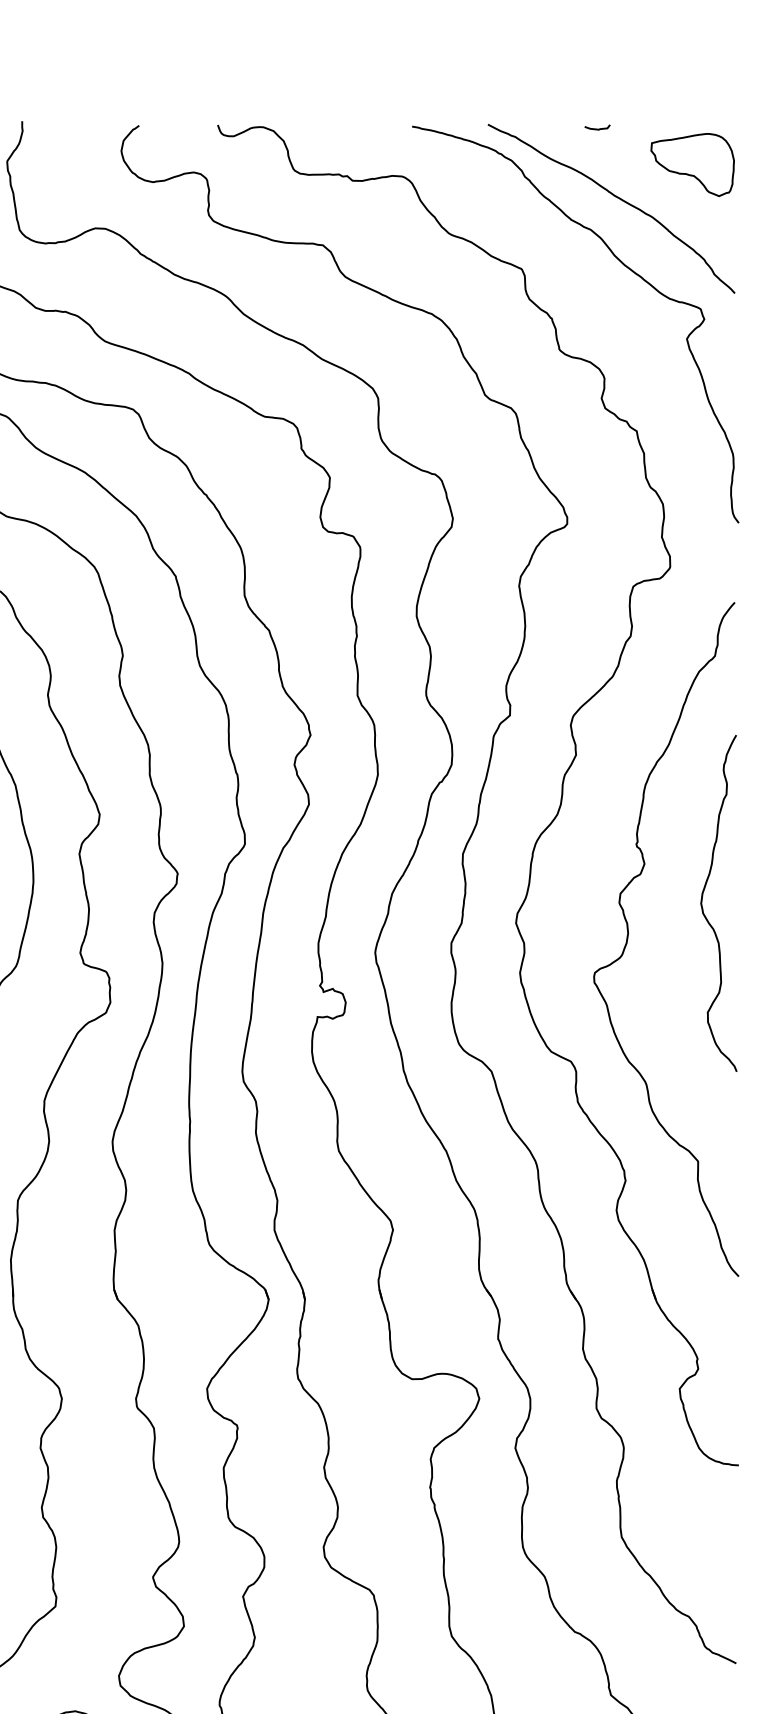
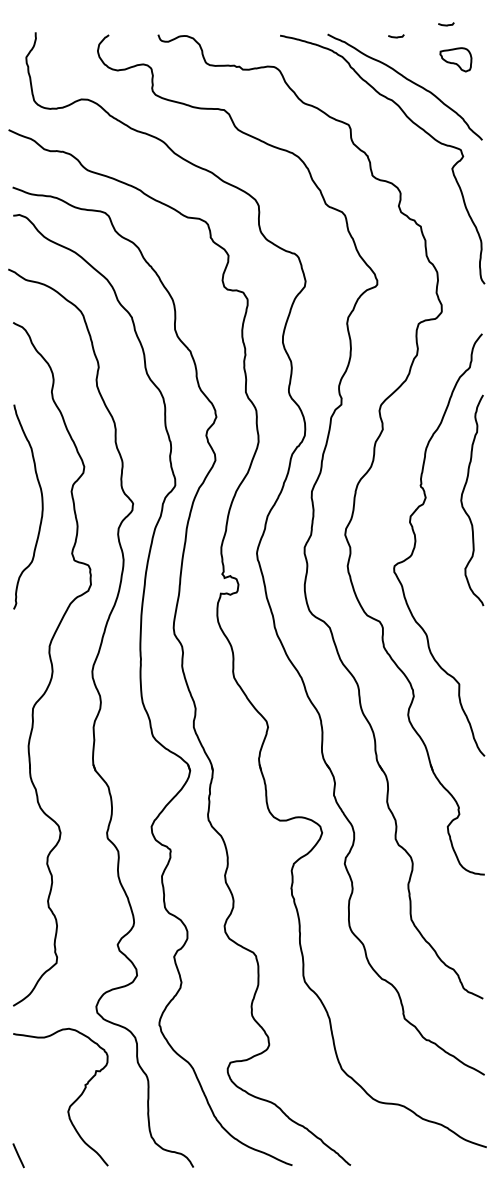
curve: (677, 108) -> (446, 24), added
part: (692, 164) -> (455, 59), size x0.6
curve: (703, 903) -> (462, 500), moved

